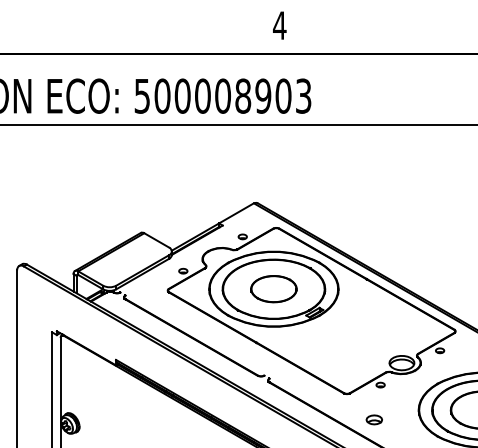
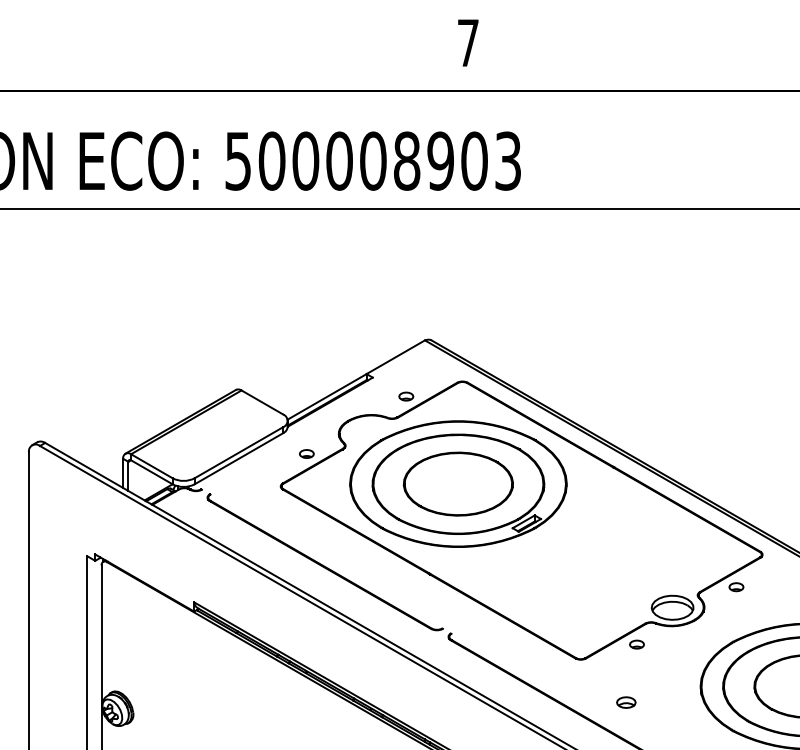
text: (279, 25) -> (467, 42), 4 -> 7
part: (273, 288) -> (457, 482), size x1.43
part: (373, 419) -> (625, 702), size x0.71

